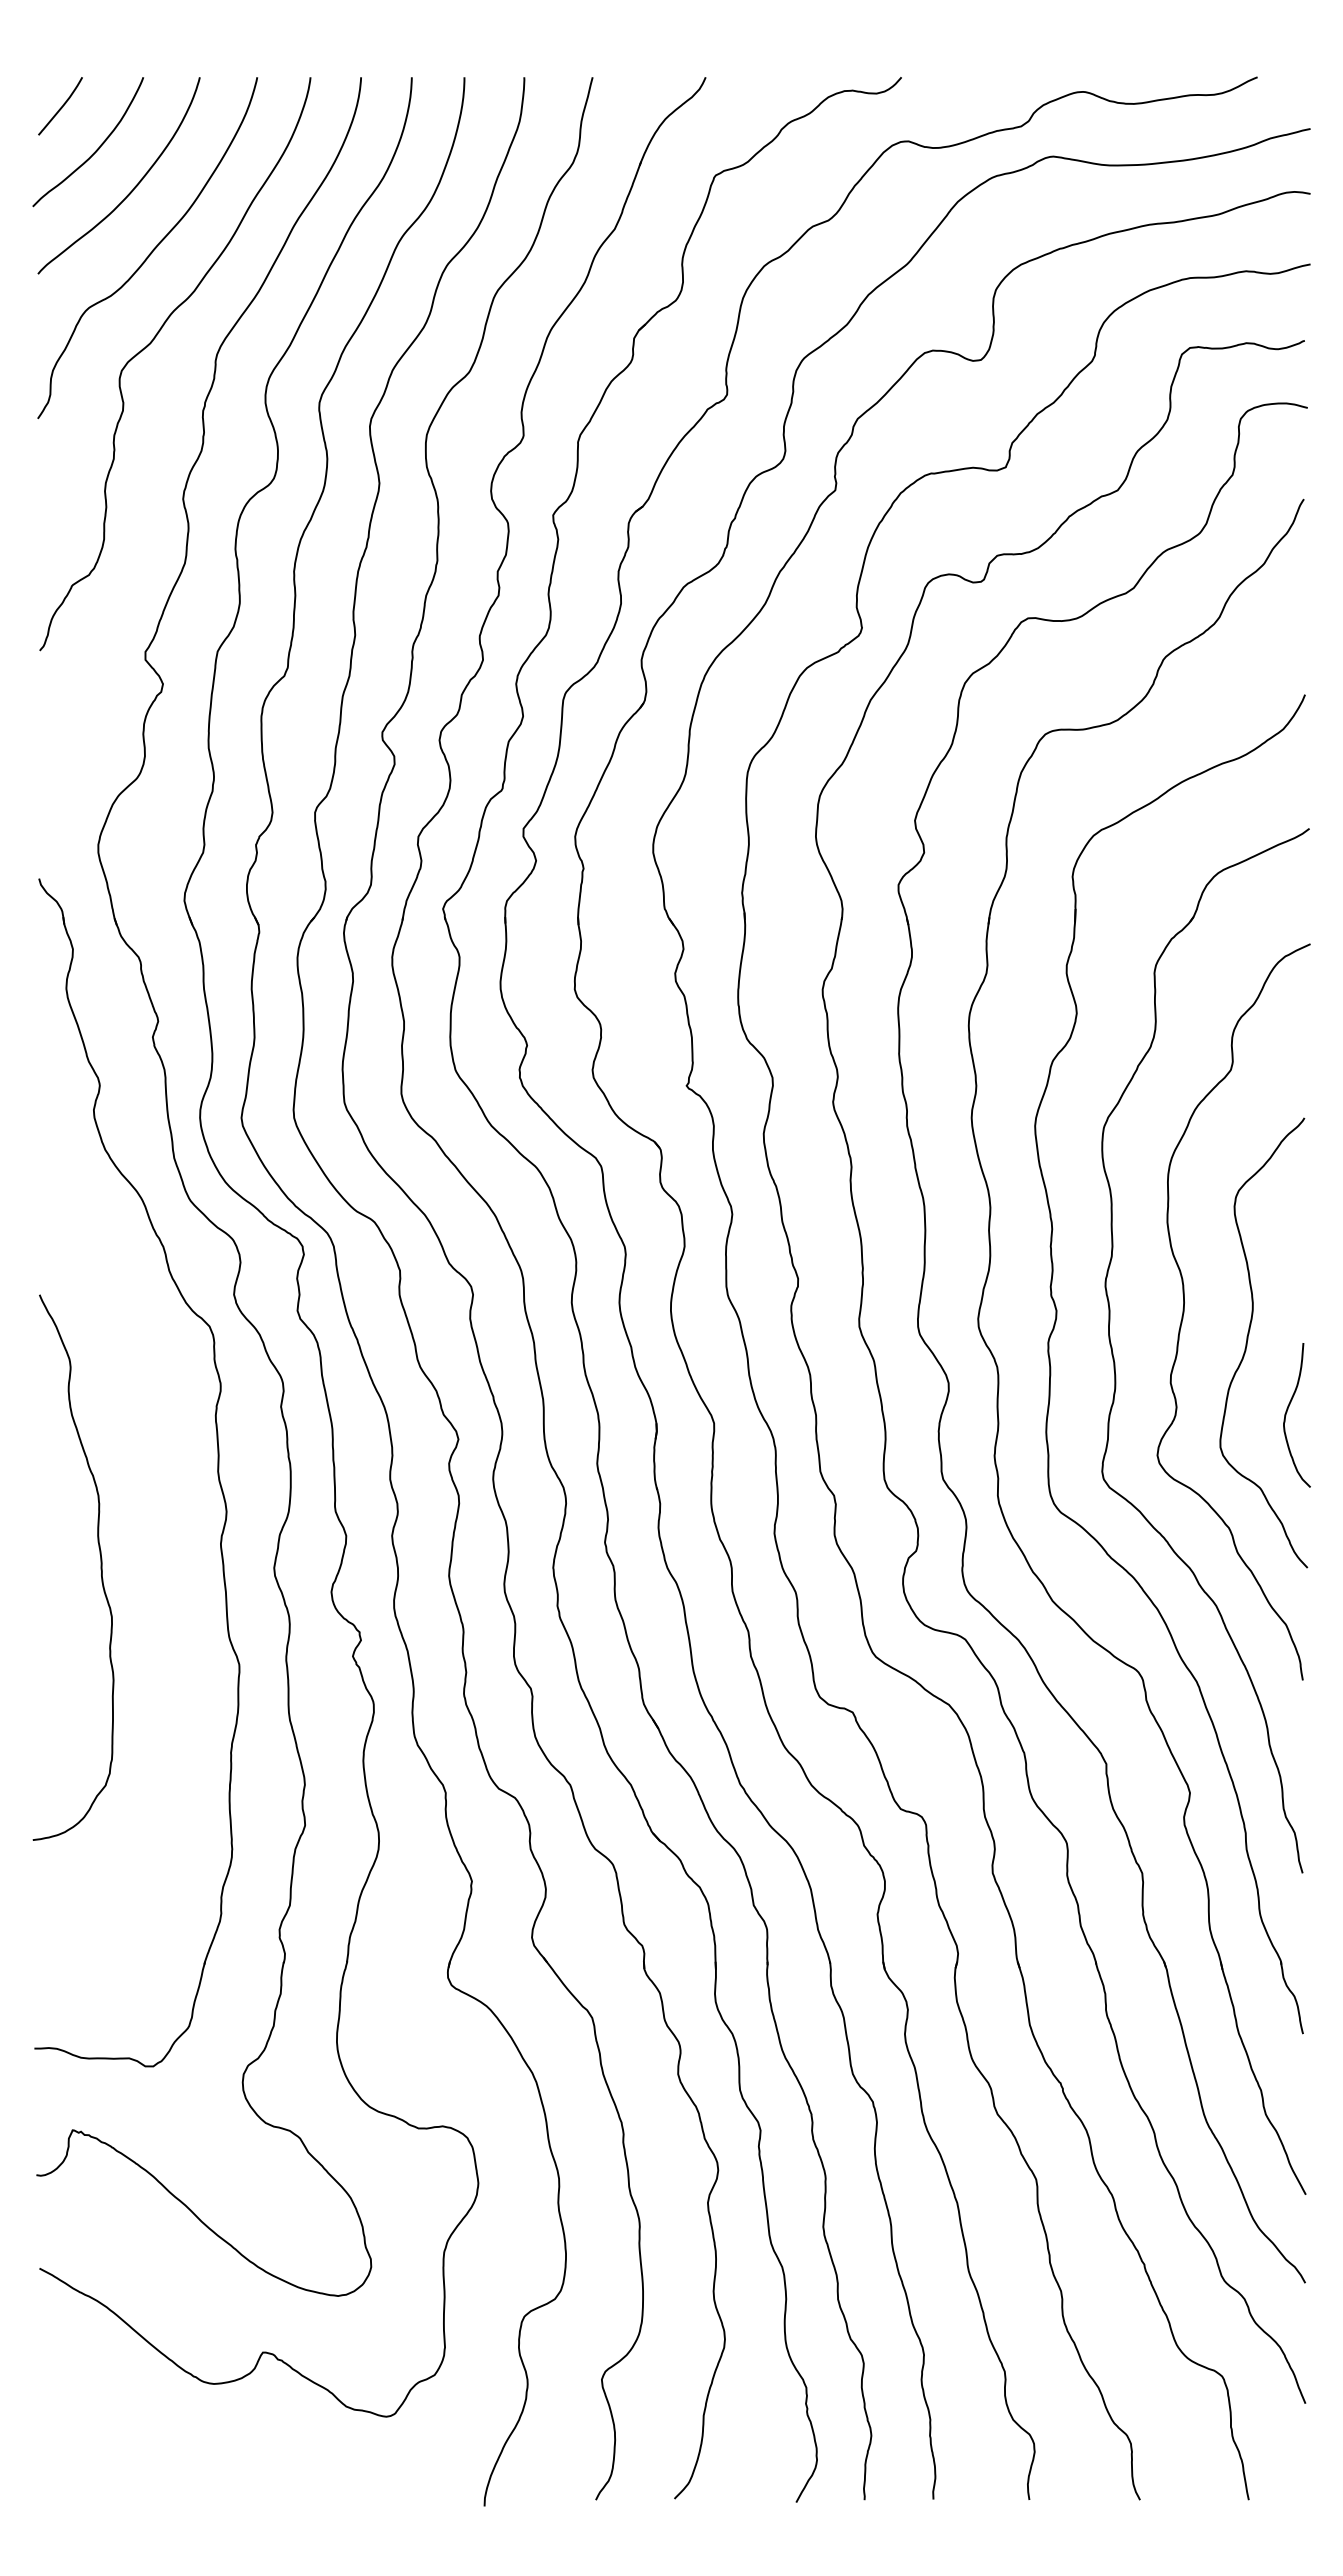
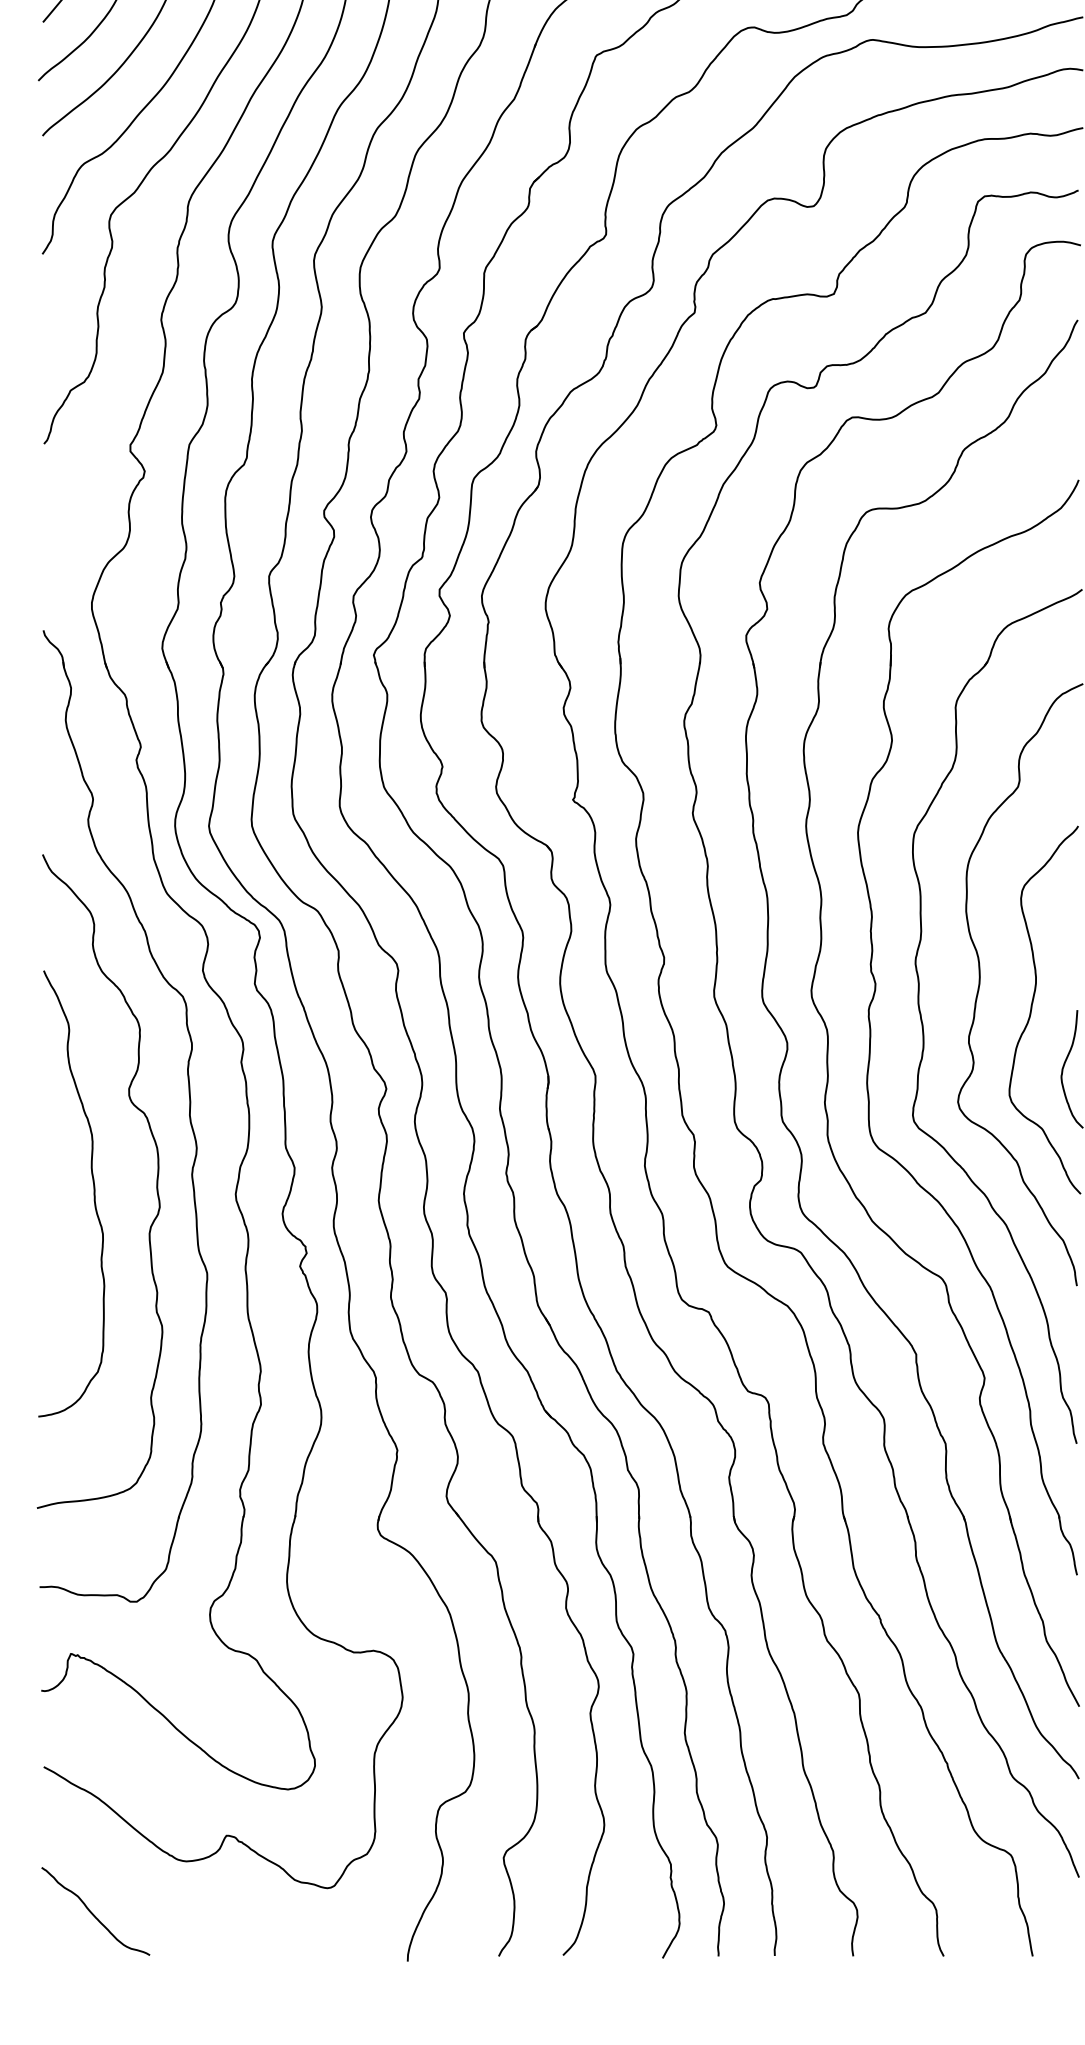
curve: (177, 1552) -> (156, 1181), added
curve: (99, 2447) -> (92, 1913), added

